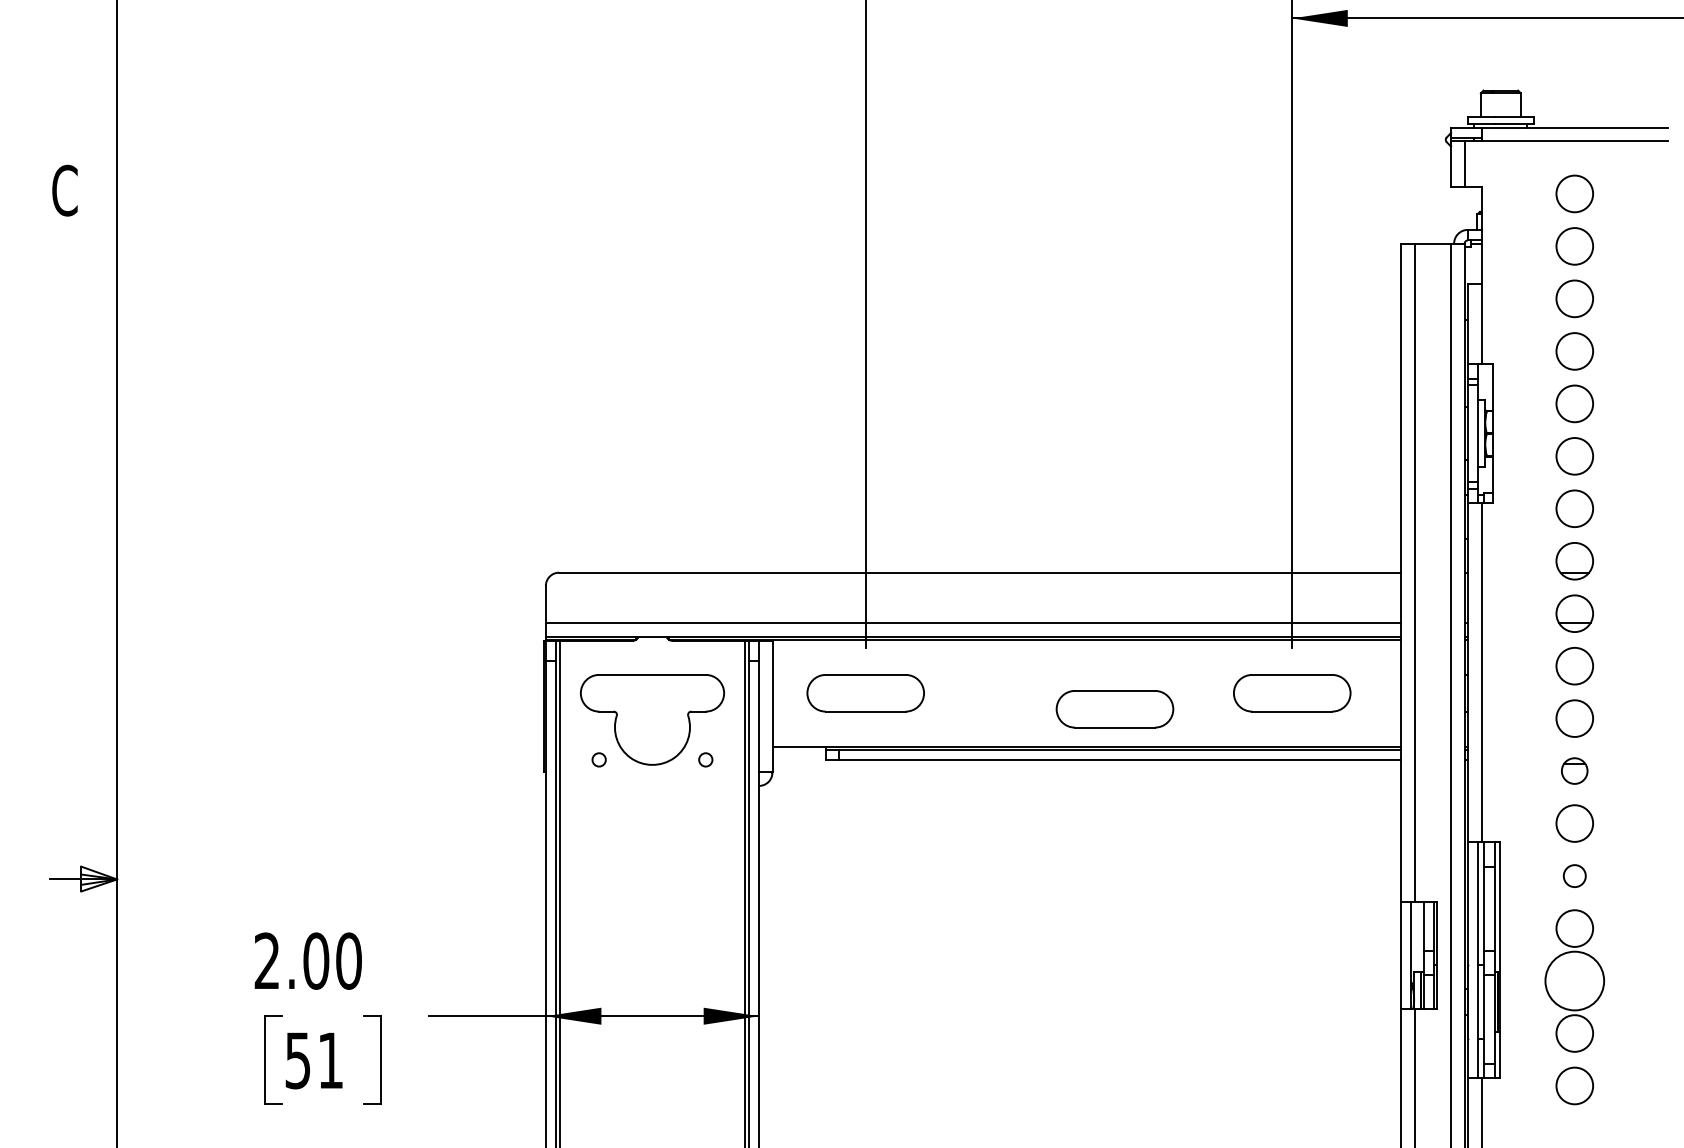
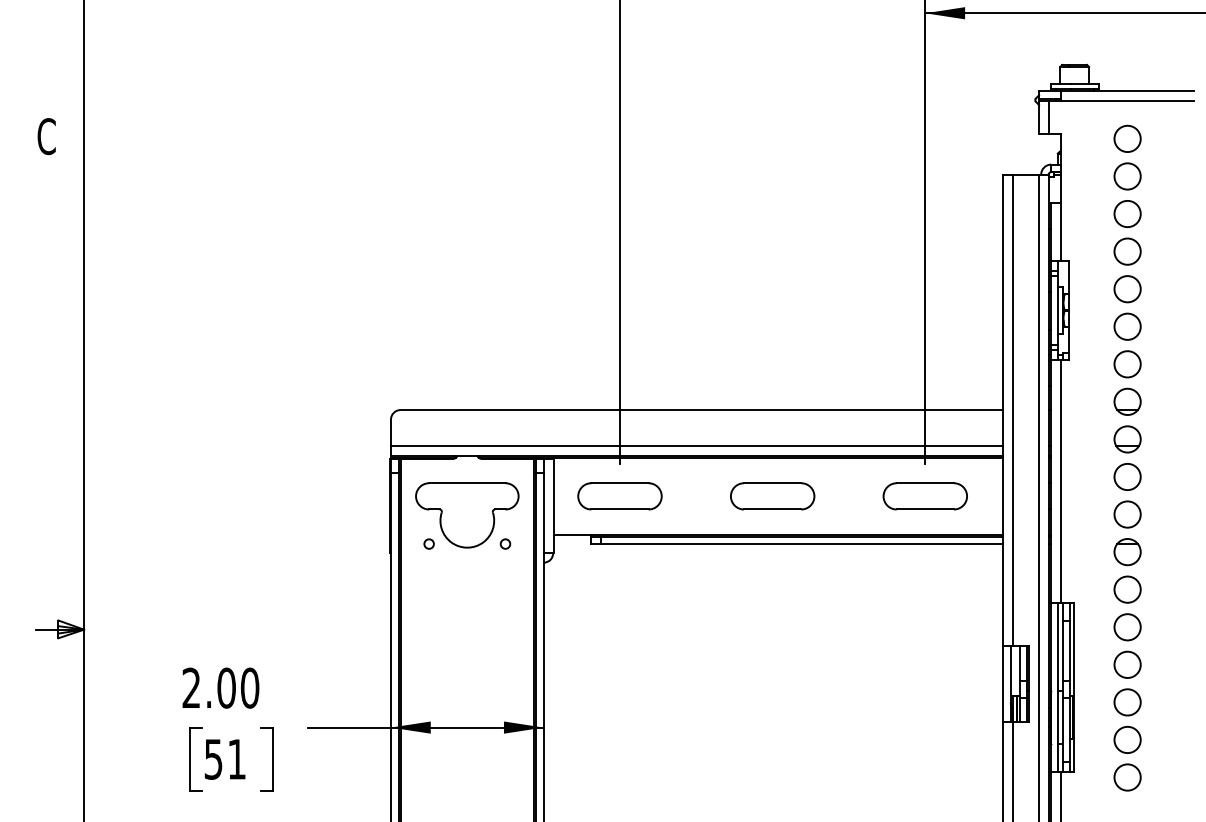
part: (1114, 709) -> (772, 496), moved
part: (1574, 770) -> (1127, 551), size x1.43
circle: (1574, 875) -> (1127, 626), size x1.67
circle: (1574, 980) -> (1127, 702), size x0.62

